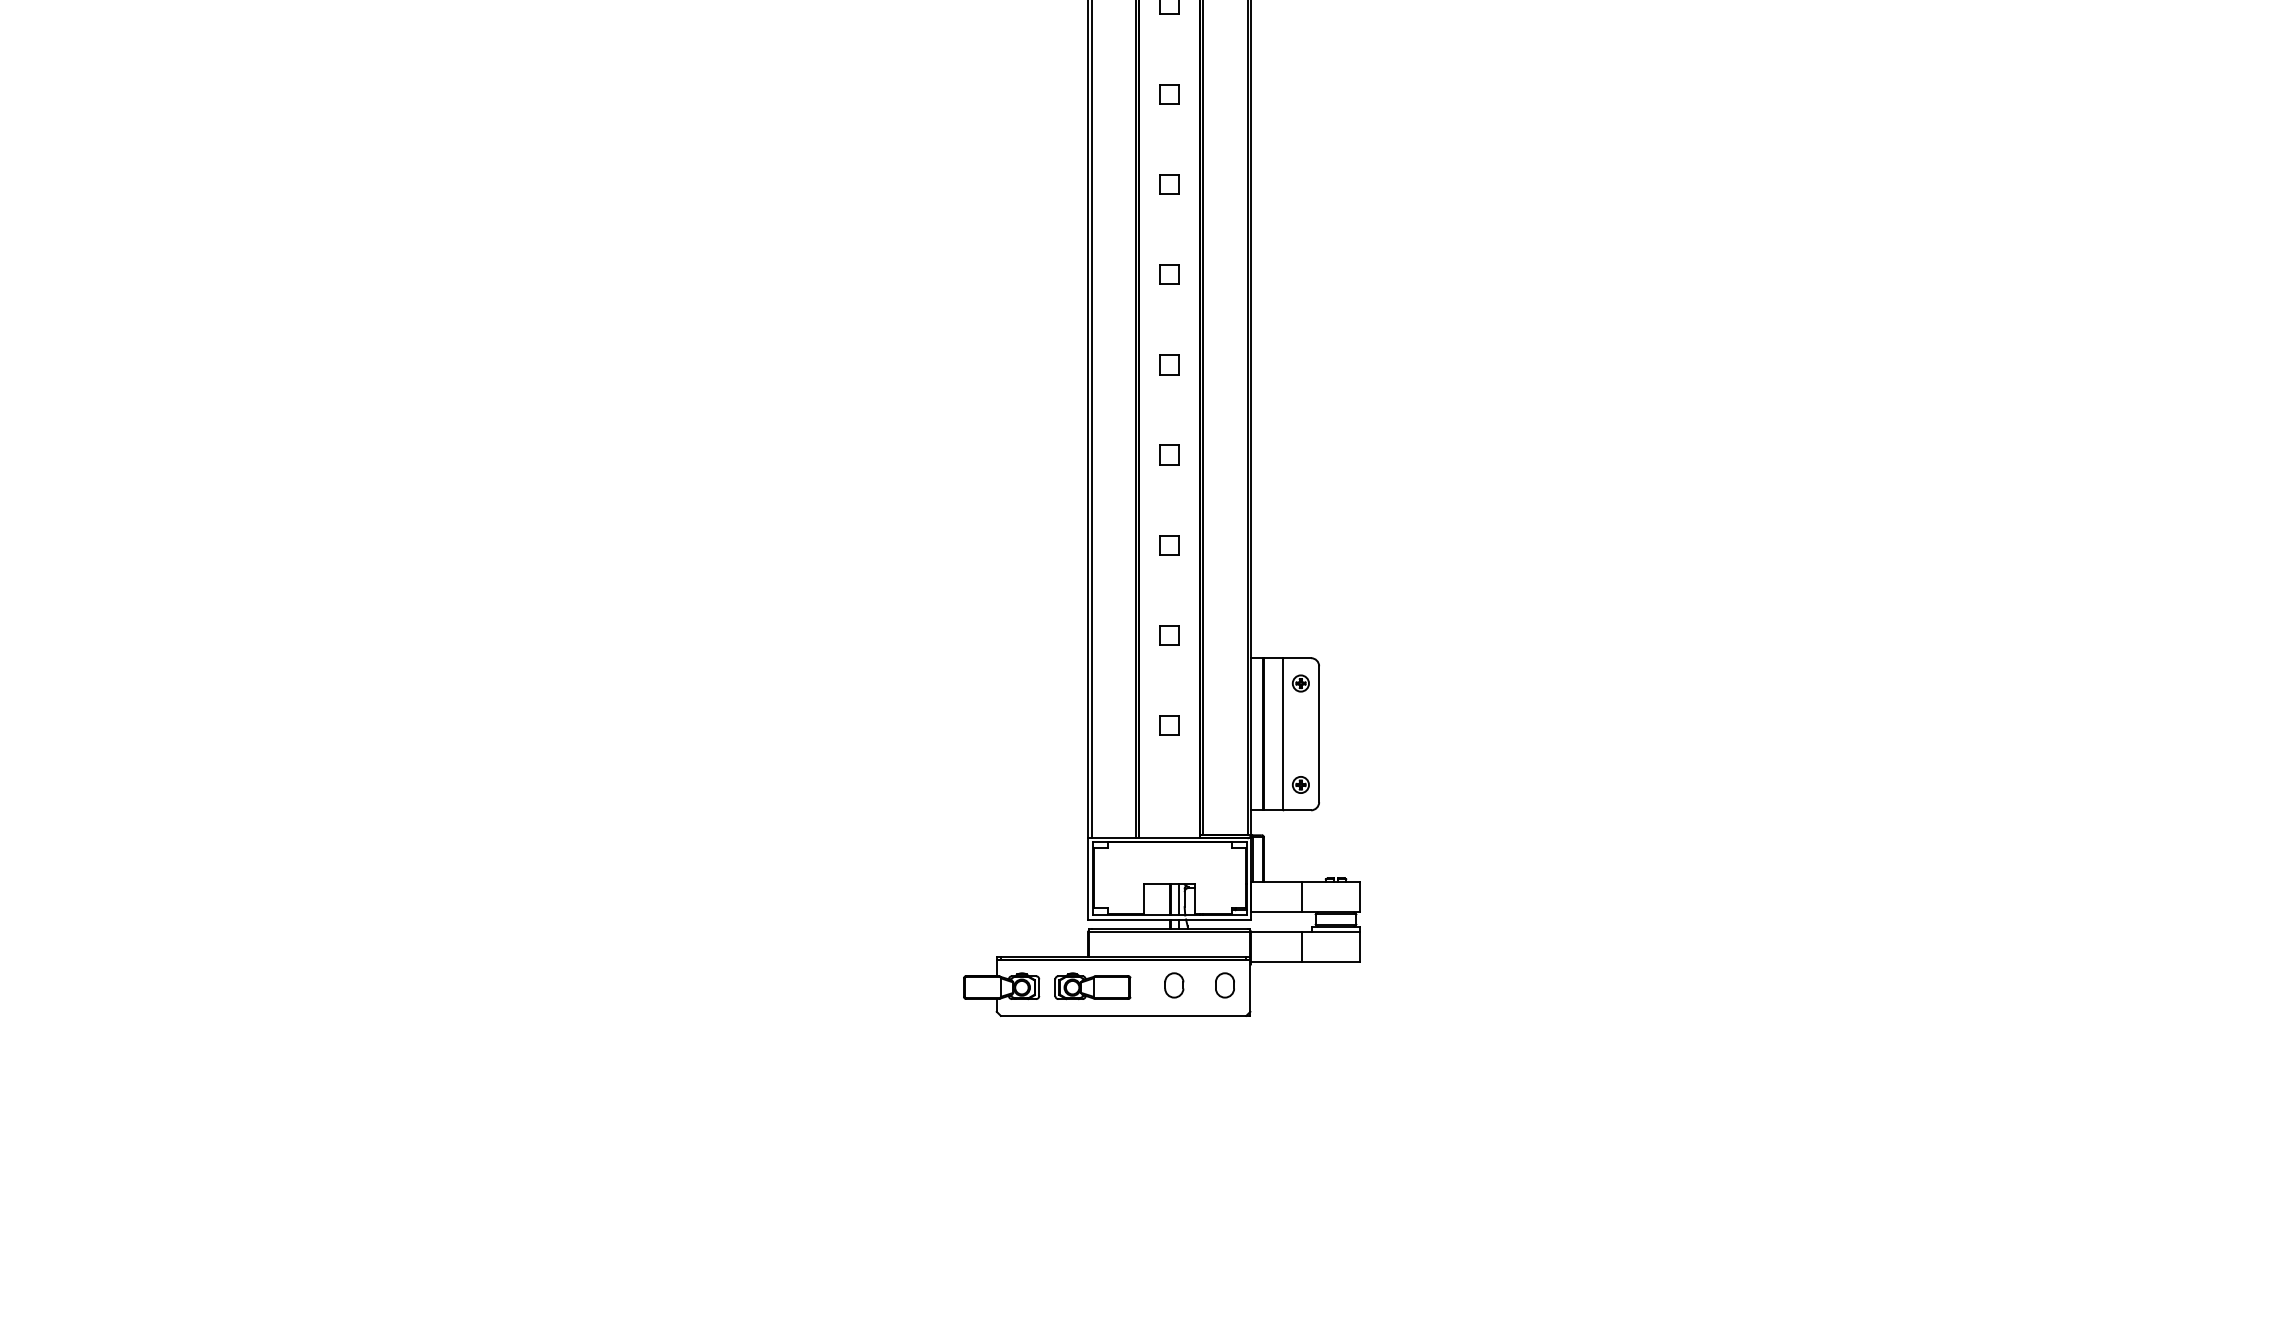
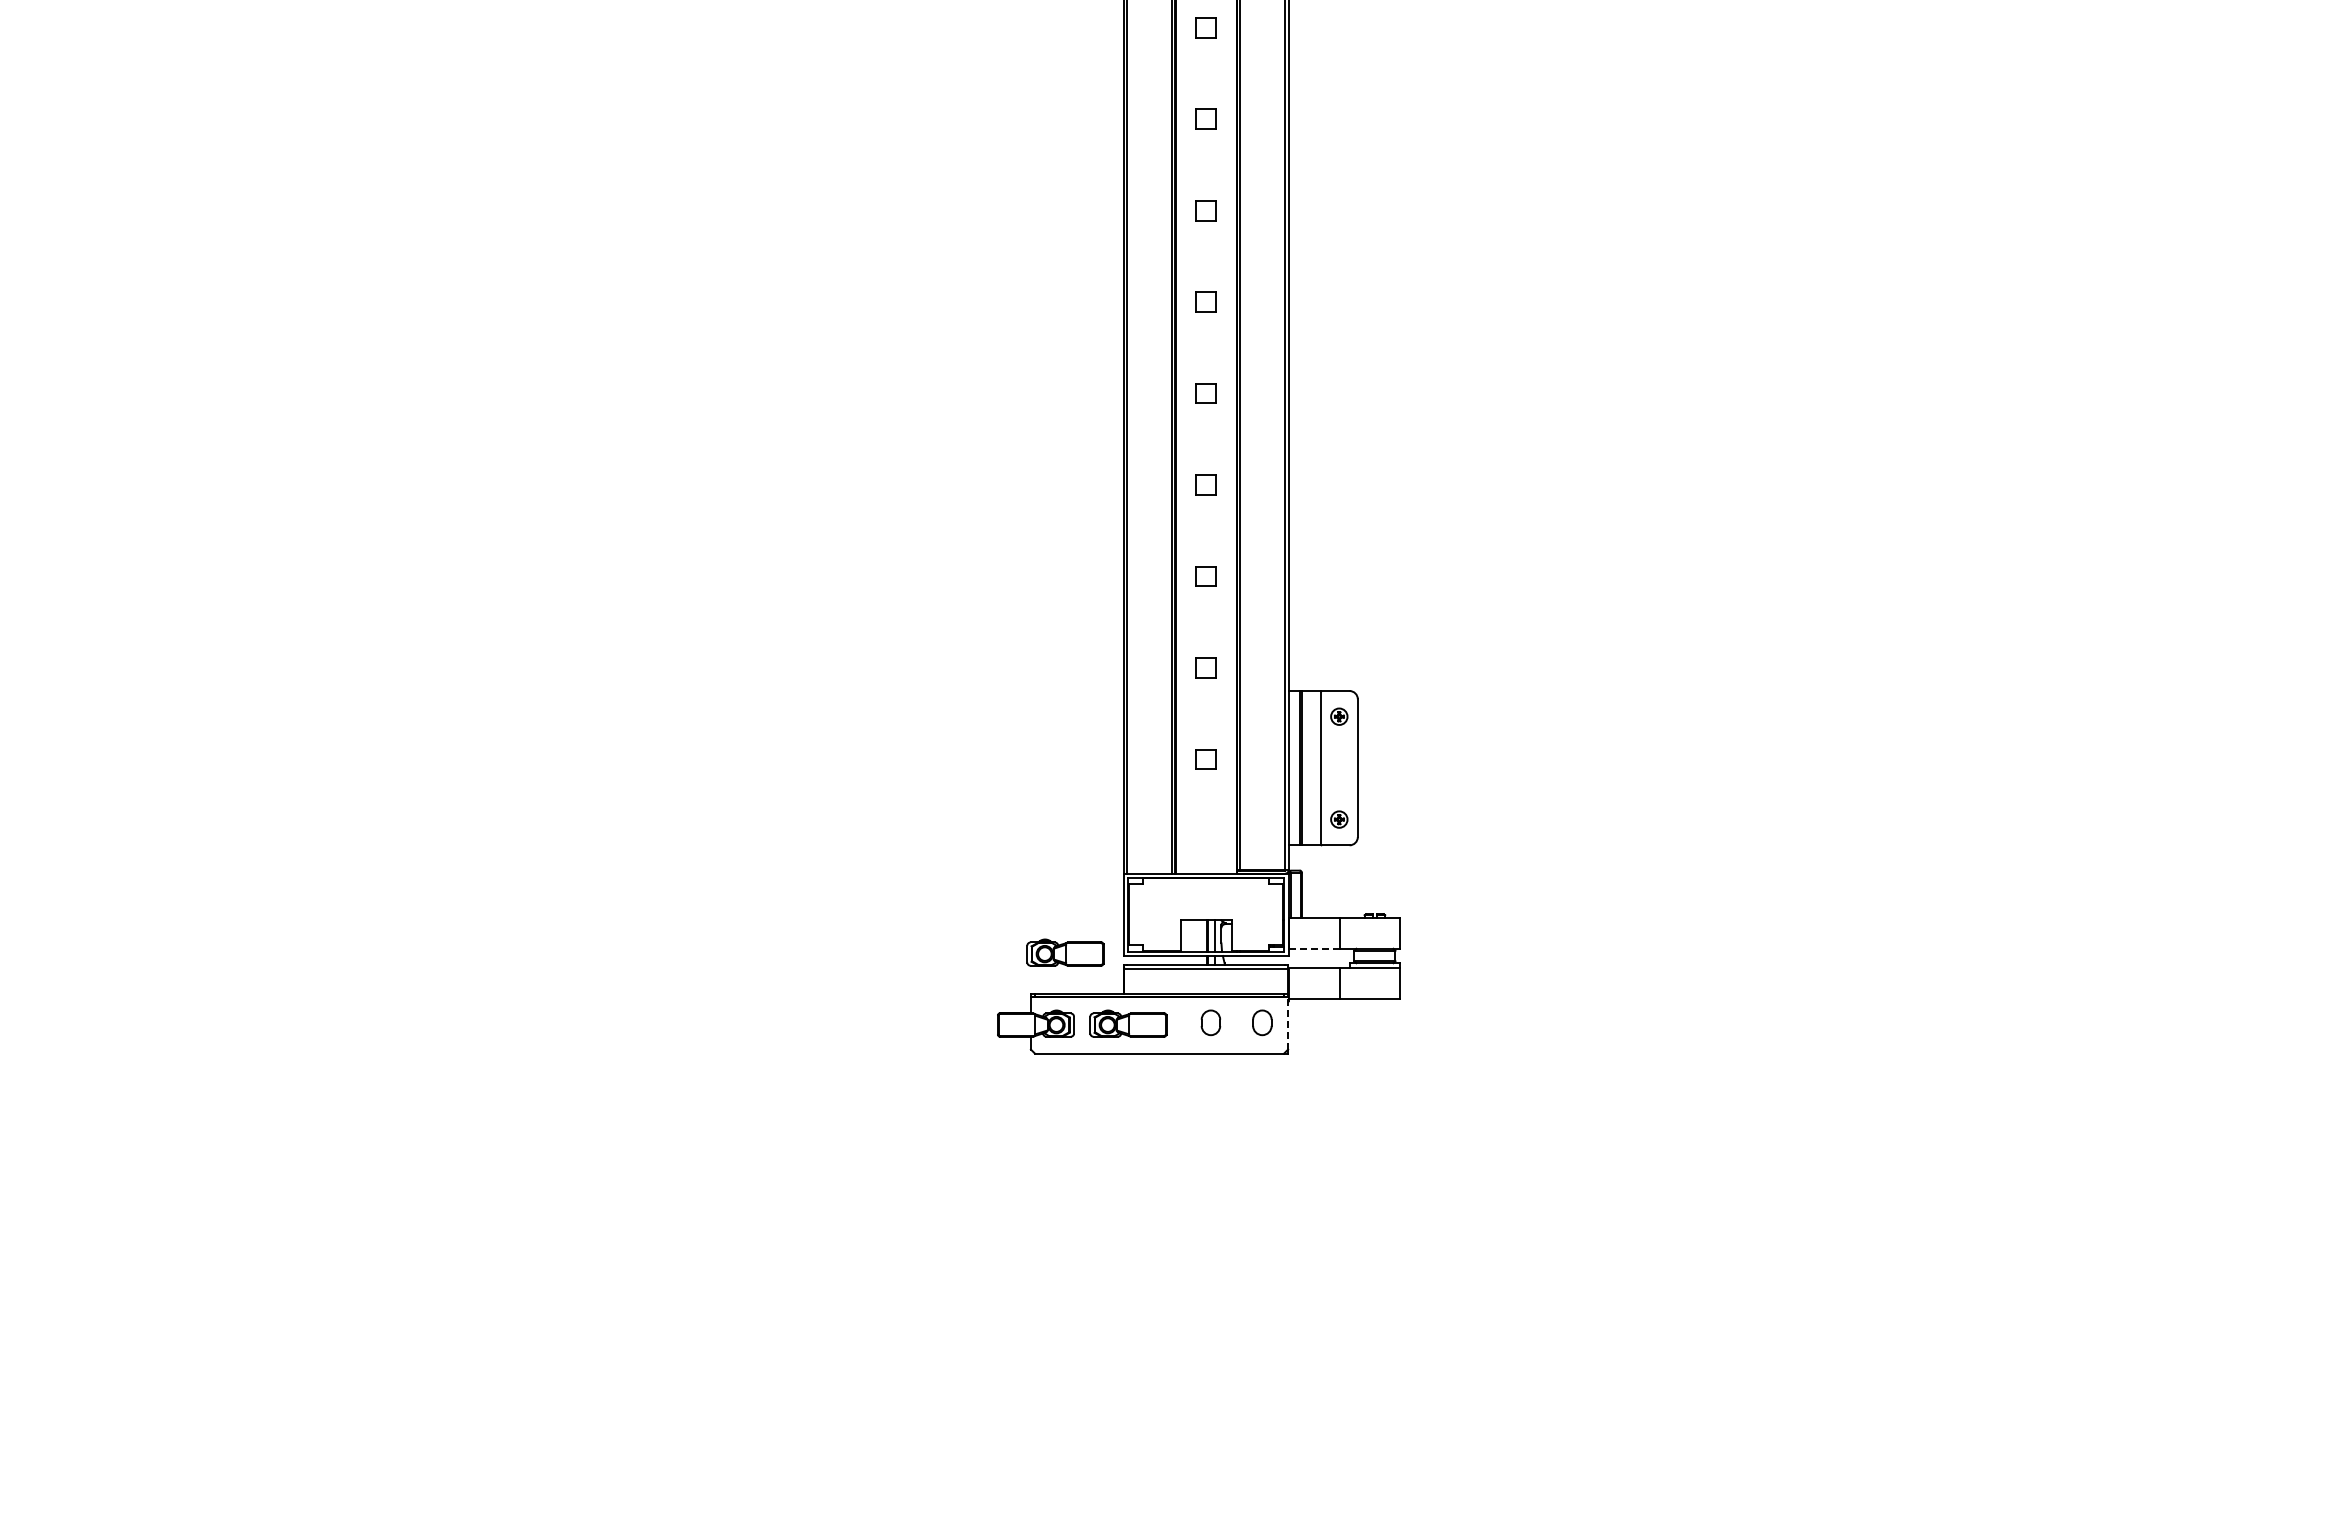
line: (1276, 912) -> (1314, 948), solid -> dashed
part: (1030, 916) -> (1065, 952), added
line: (1250, 985) -> (1288, 1022), solid -> dashed

